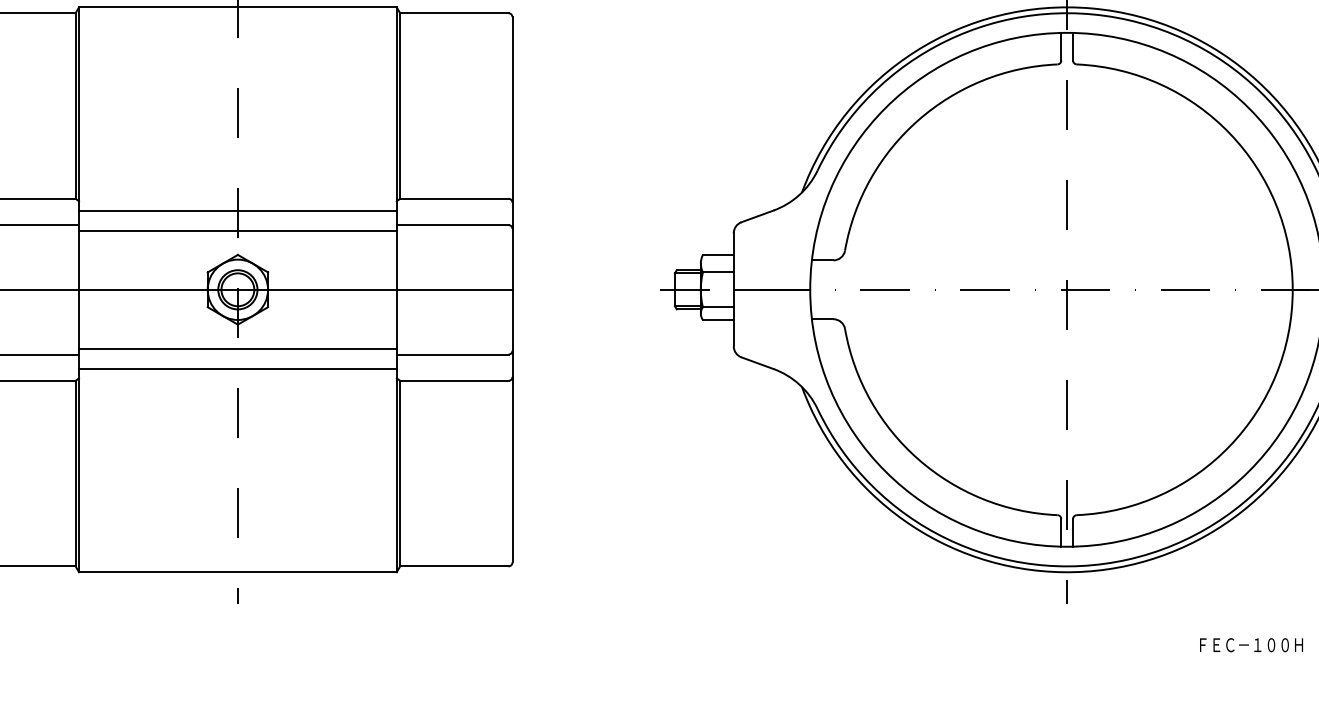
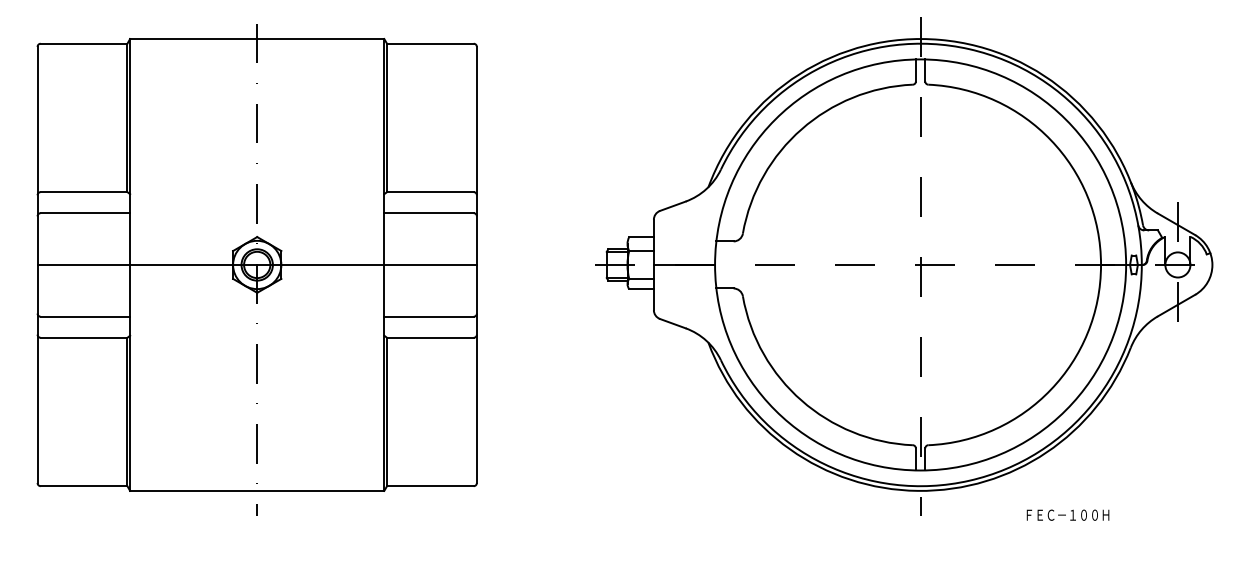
line: (238, 210) -> (257, 201), removed
line: (238, 230) -> (257, 217), removed
line: (238, 349) -> (257, 312), removed
line: (238, 369) -> (257, 328), removed
text: (1250, 644) -> (1067, 514), moved

